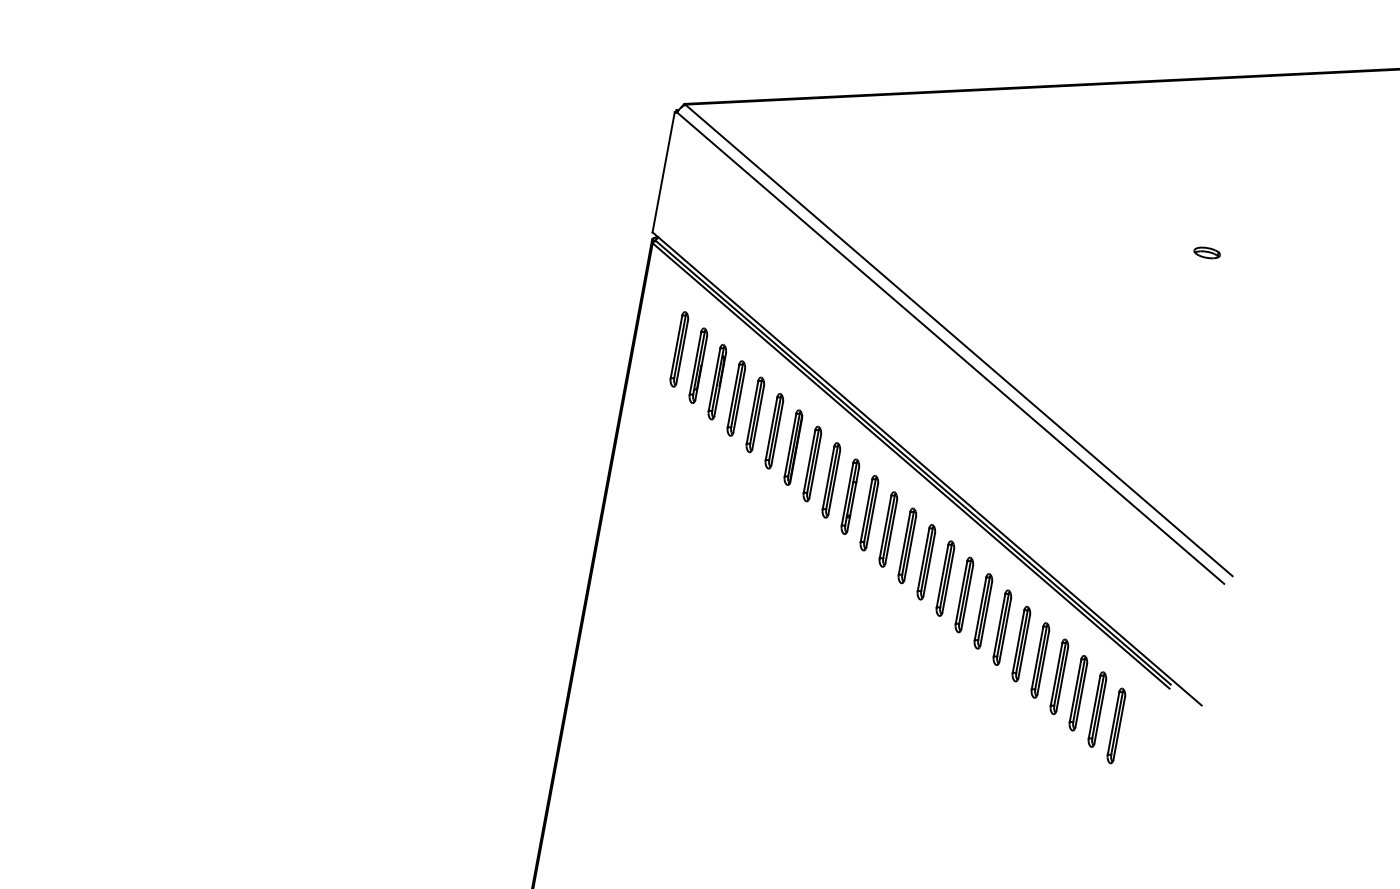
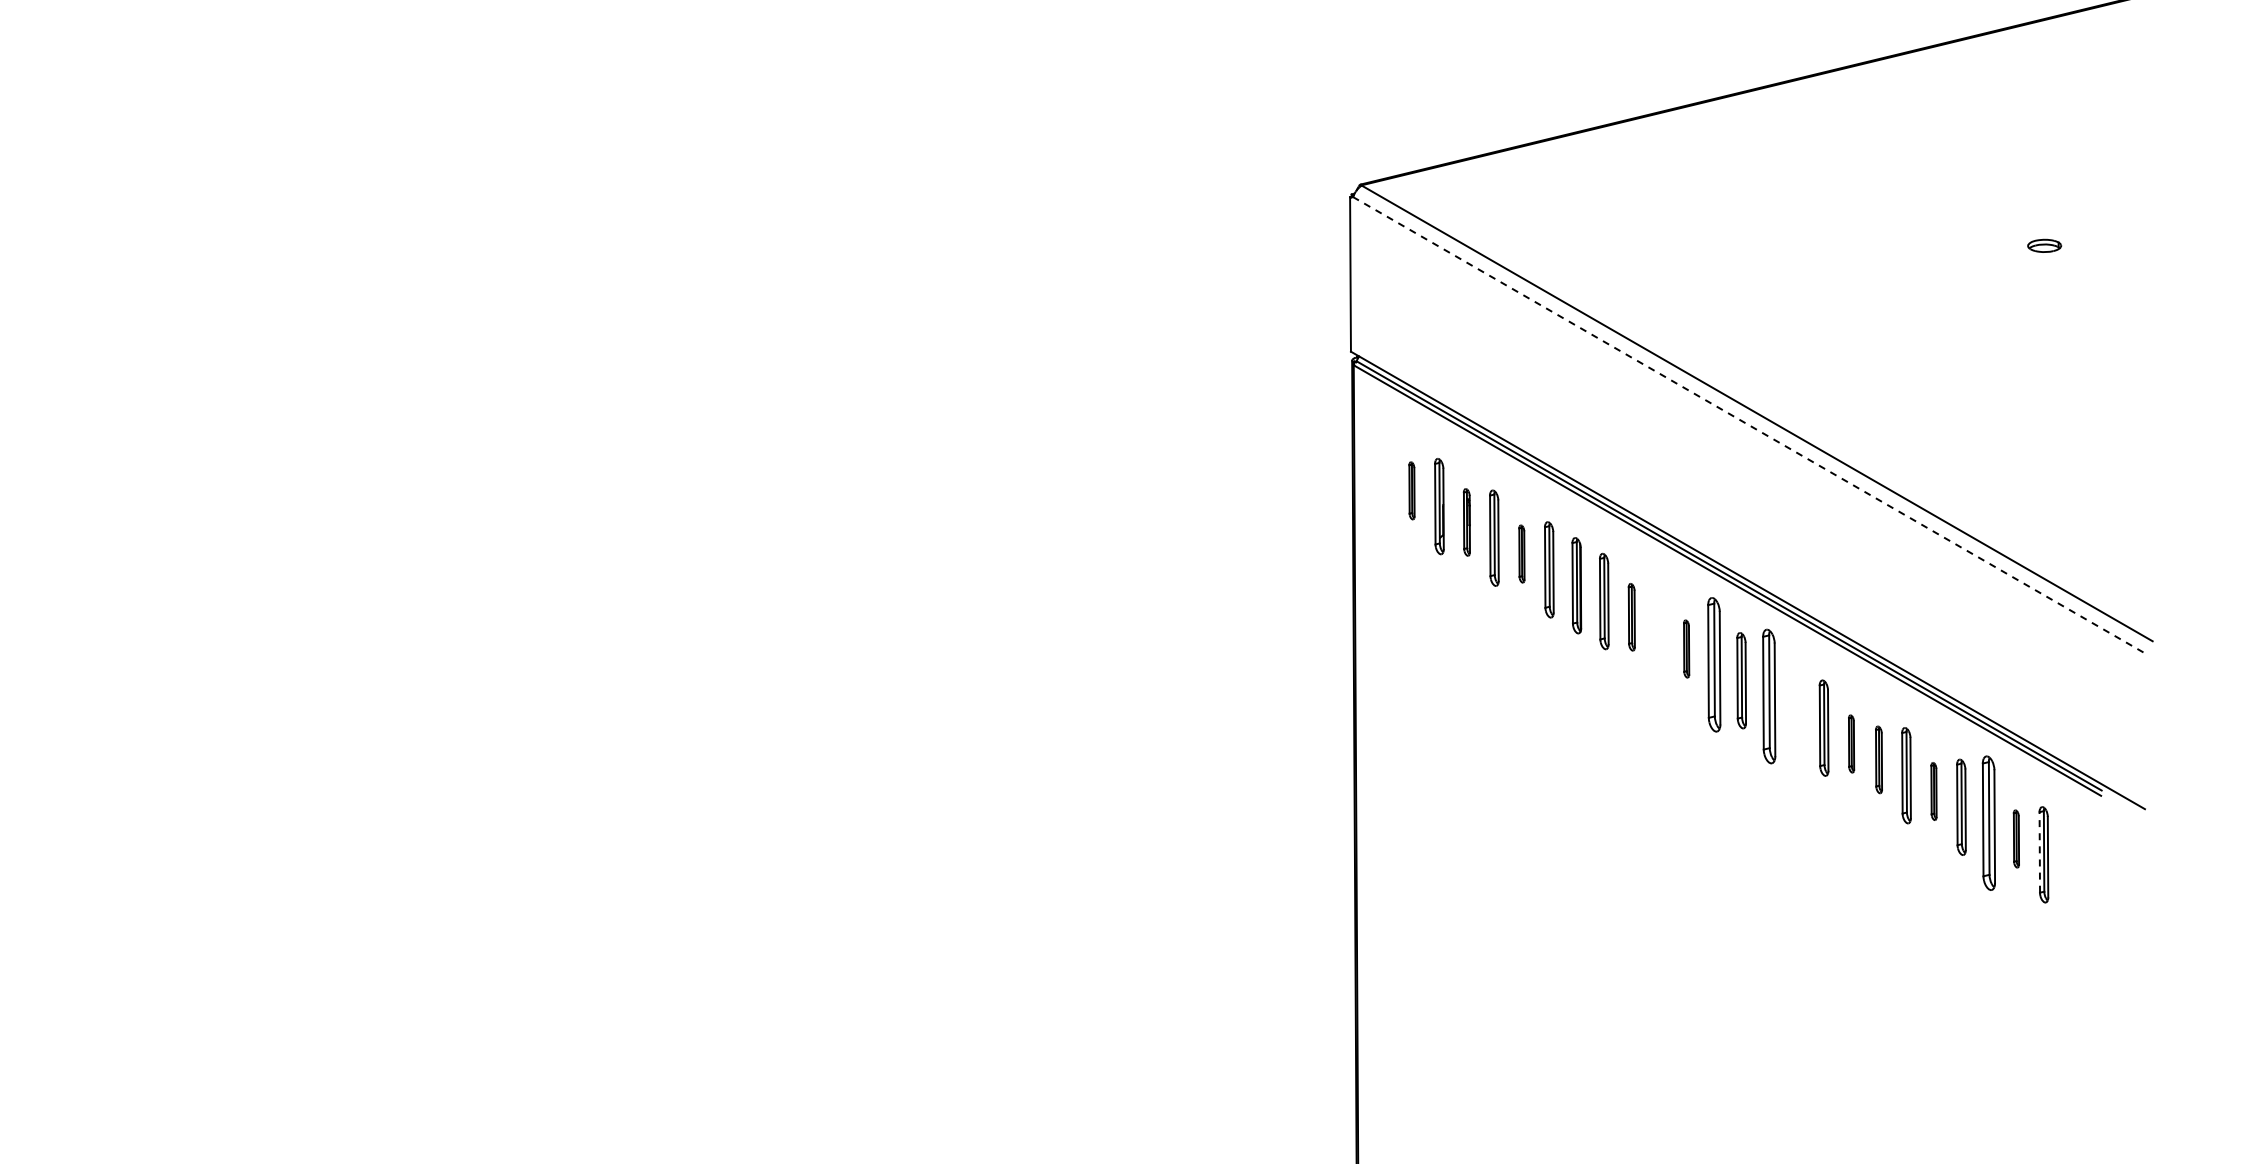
line: (950, 347) -> (1748, 424), solid -> dashed
part: (679, 349) -> (1411, 490), size x0.6
part: (717, 382) -> (1466, 522), size x0.7
part: (755, 414) -> (1521, 553), size x0.6
part: (831, 479) -> (1631, 616), size x0.7
part: (849, 496) -> (1658, 632), removed
part: (869, 512) -> (1686, 648), size x0.6
part: (887, 529) -> (1713, 664), size x1.4
part: (925, 562) -> (1768, 696), size x1.4
part: (945, 577) -> (1796, 711), removed
part: (983, 610) -> (1851, 743), size x0.6
part: (1002, 627) -> (1878, 759), size x0.7
part: (1040, 660) -> (1933, 791), size x0.6
part: (1078, 692) -> (1988, 822), size x1.4
part: (1097, 709) -> (2016, 838), size x0.6
line: (1113, 722) -> (2039, 851), solid -> dashed

